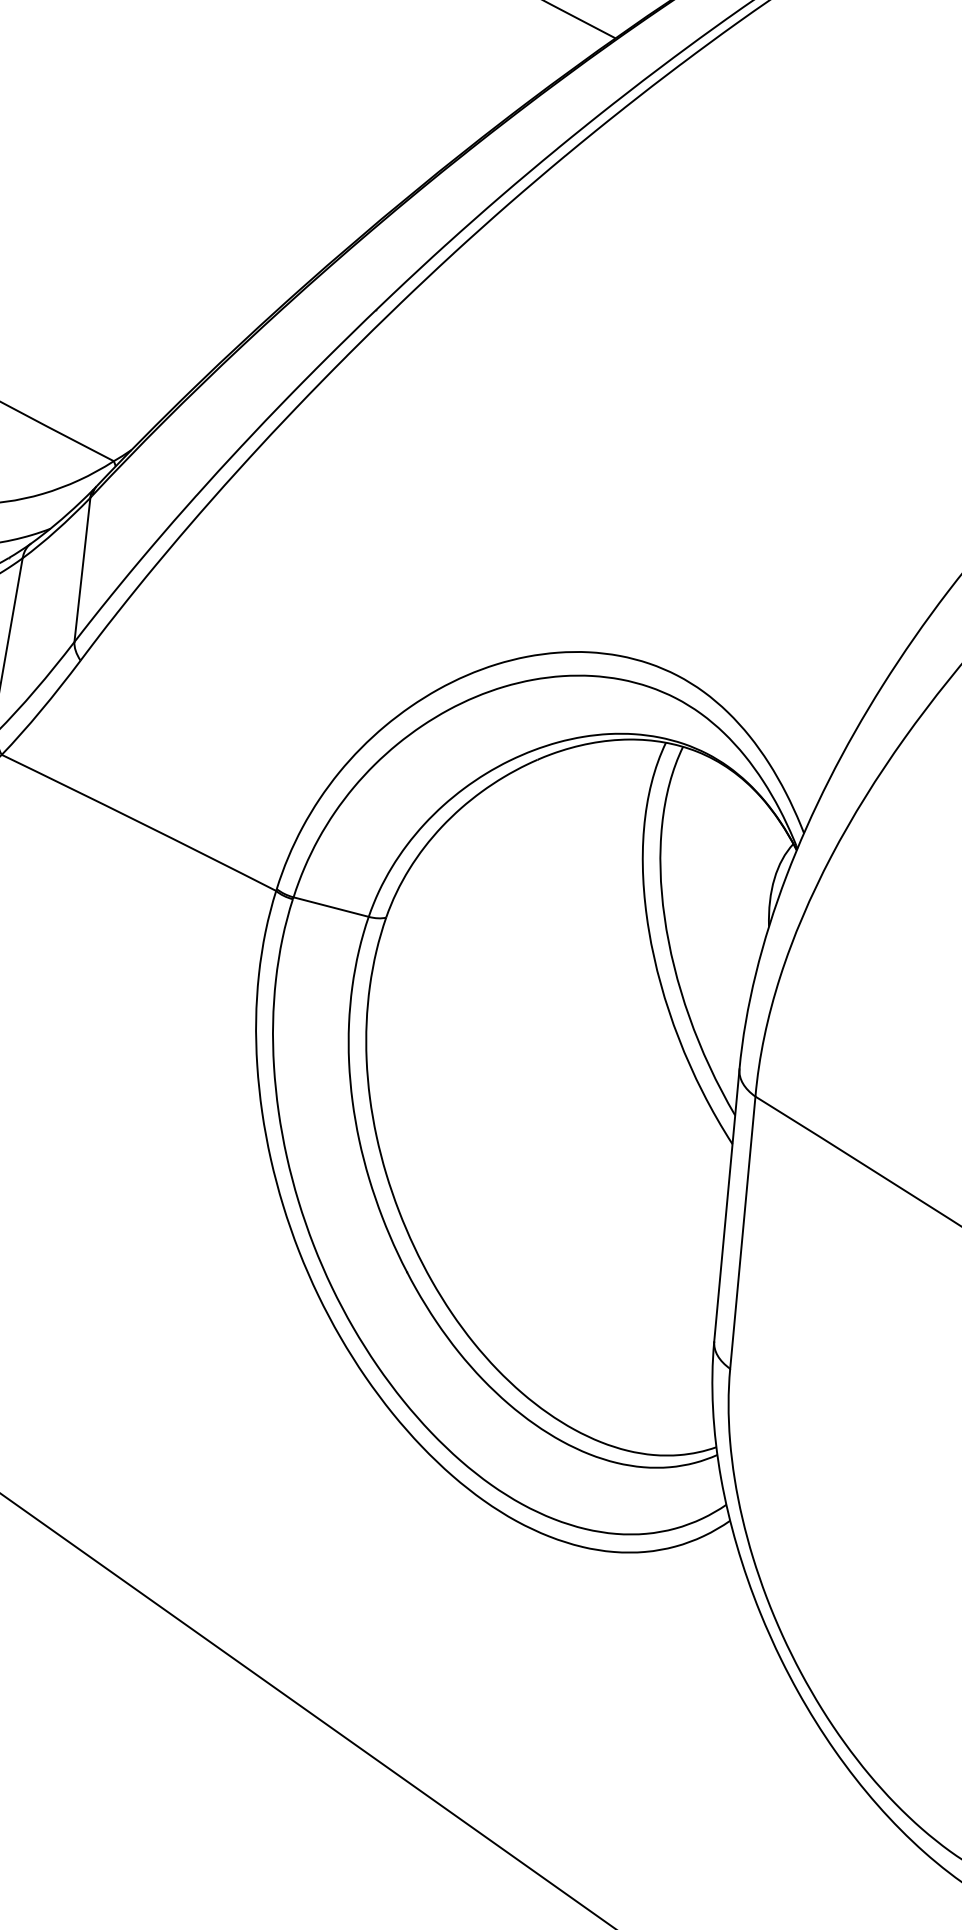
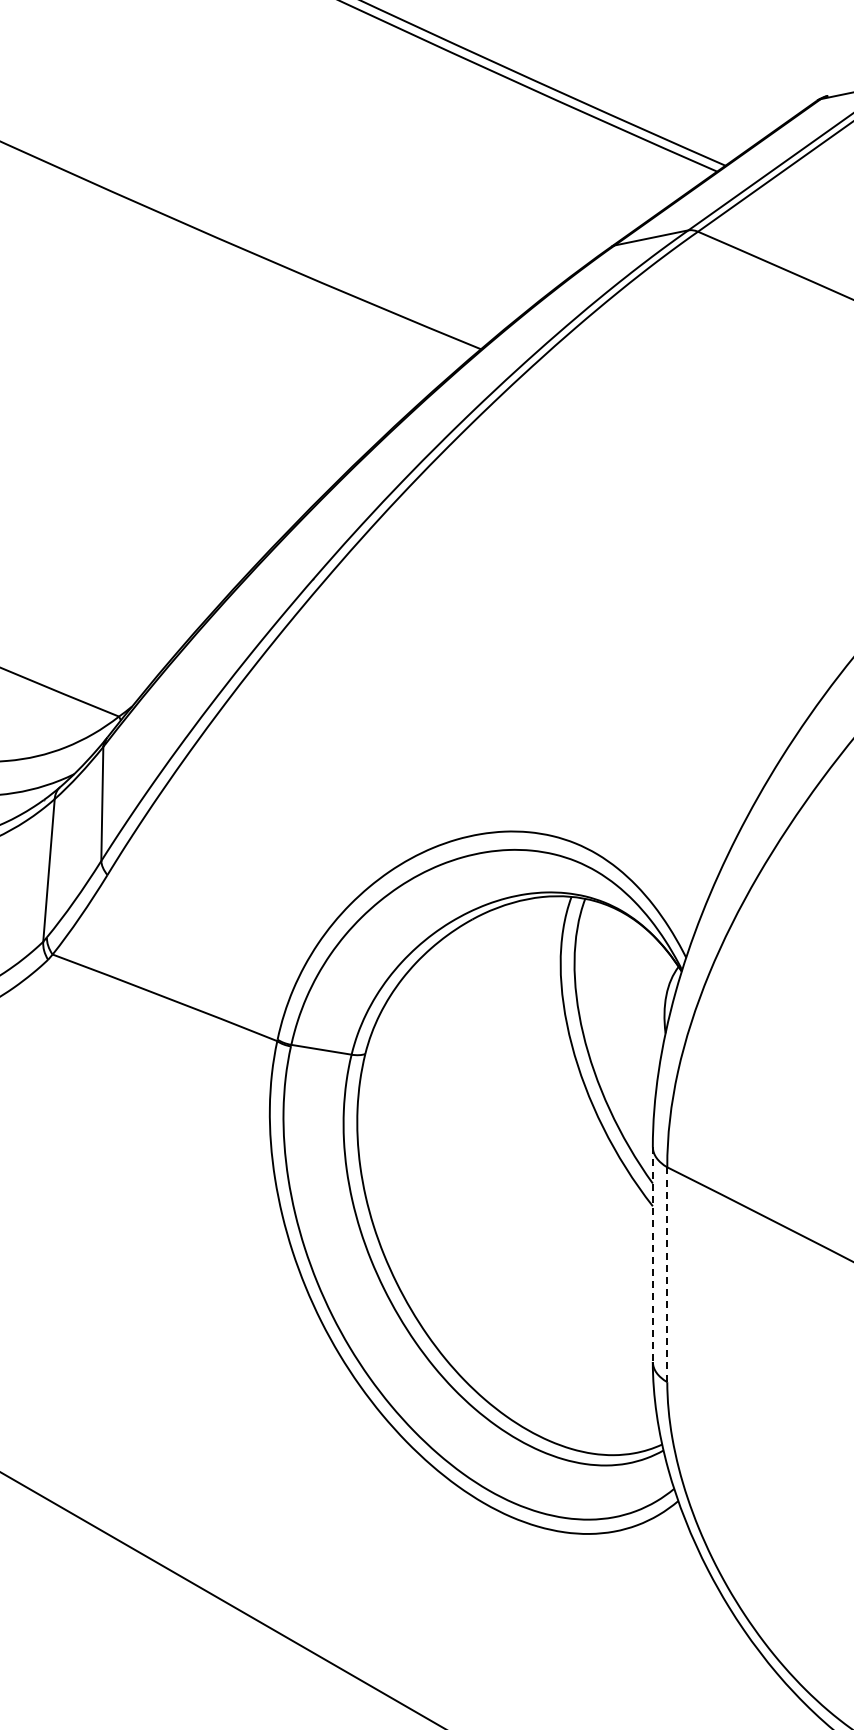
line: (726, 1206) -> (652, 1255), solid -> dashed
line: (742, 1233) -> (667, 1275), solid -> dashed

